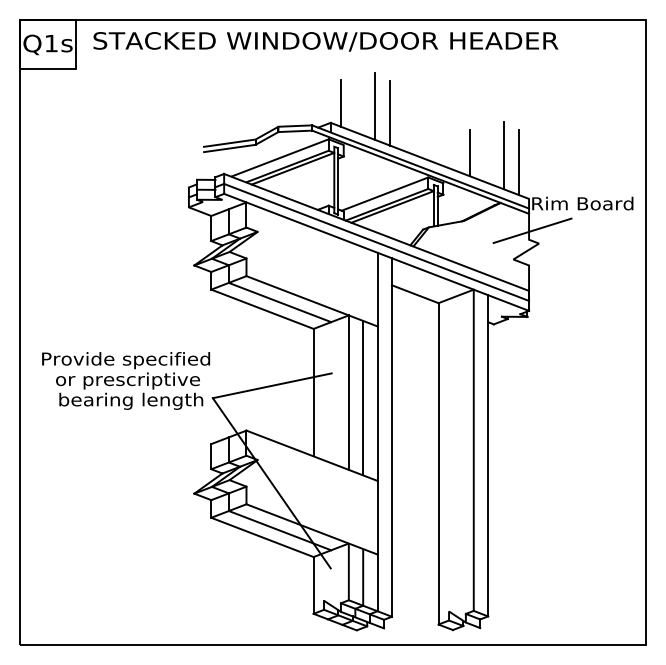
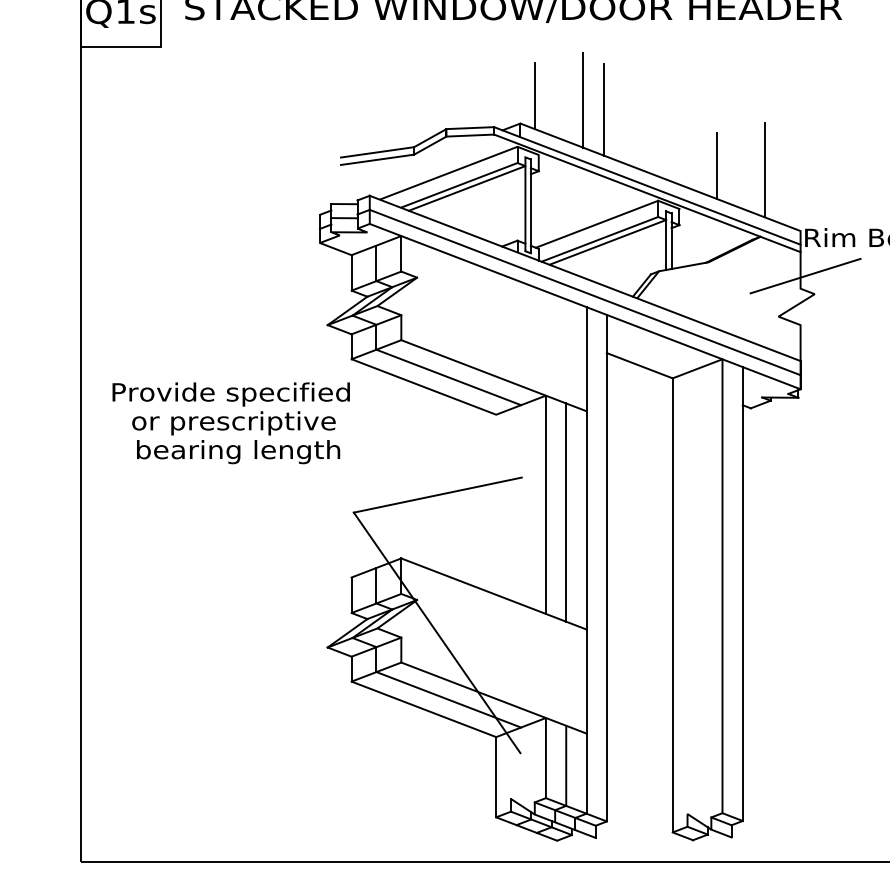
line: (518, 162) -> (785, 179), removed
text: (126, 380) -> (231, 422), moved
line: (313, 392) -> (496, 504), removed

